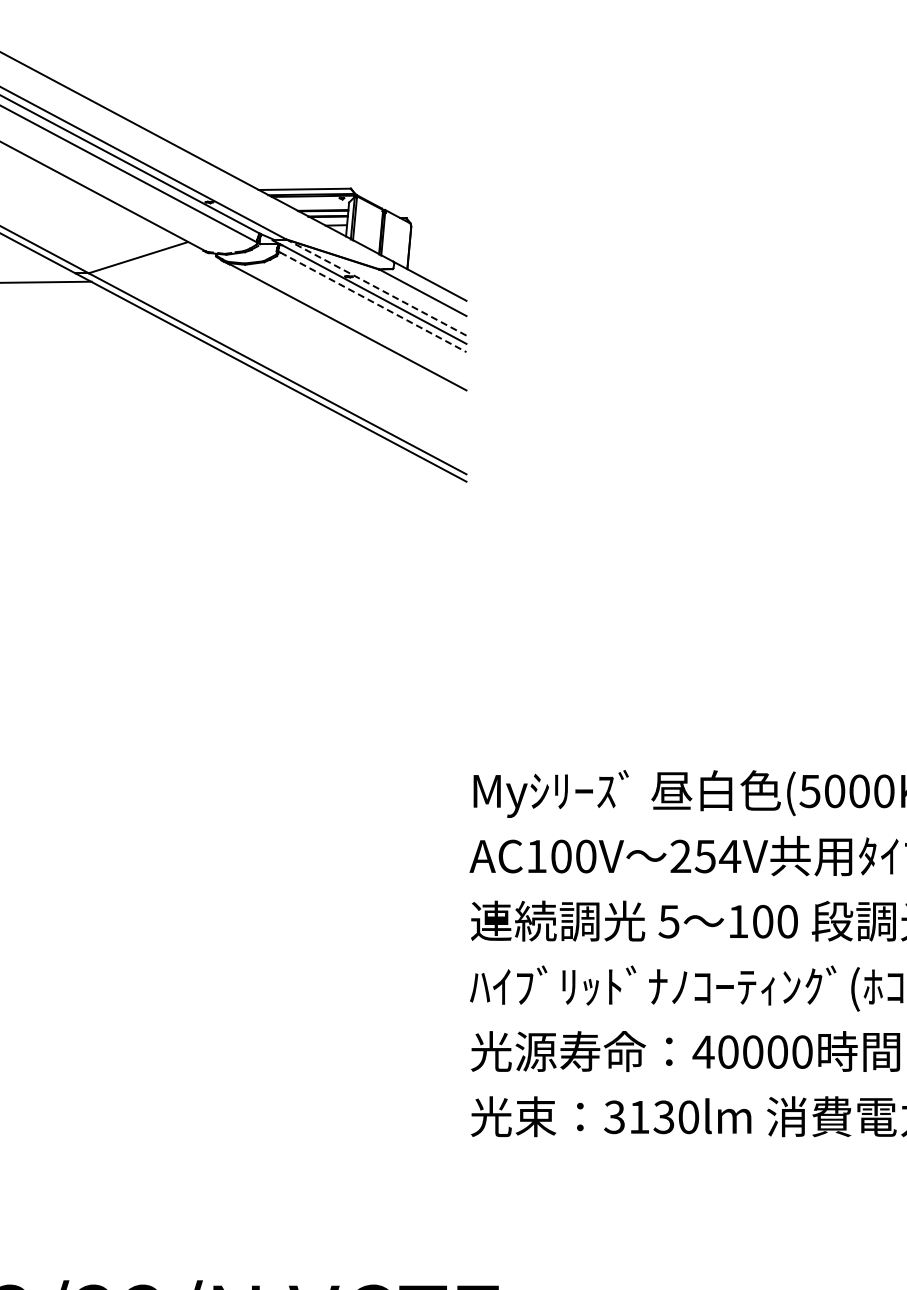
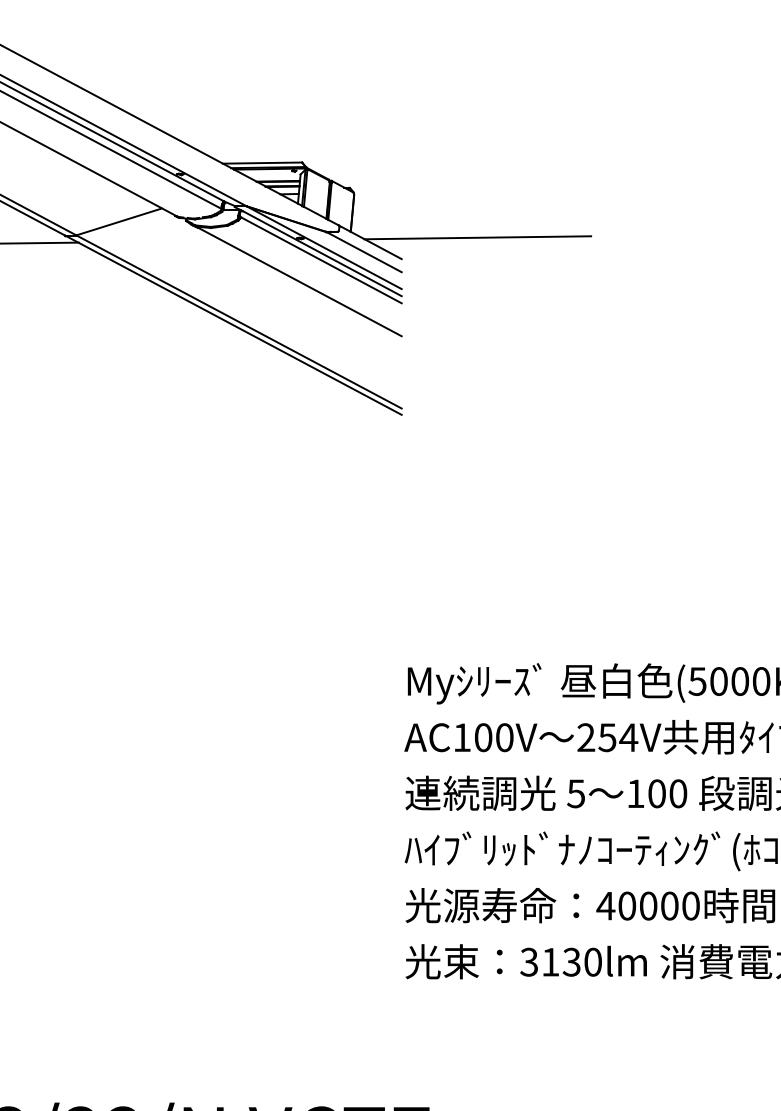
line: (554, 275) -> (477, 237), added
line: (376, 287) -> (324, 247), dashed -> solid
line: (373, 302) -> (321, 260), dashed -> solid

